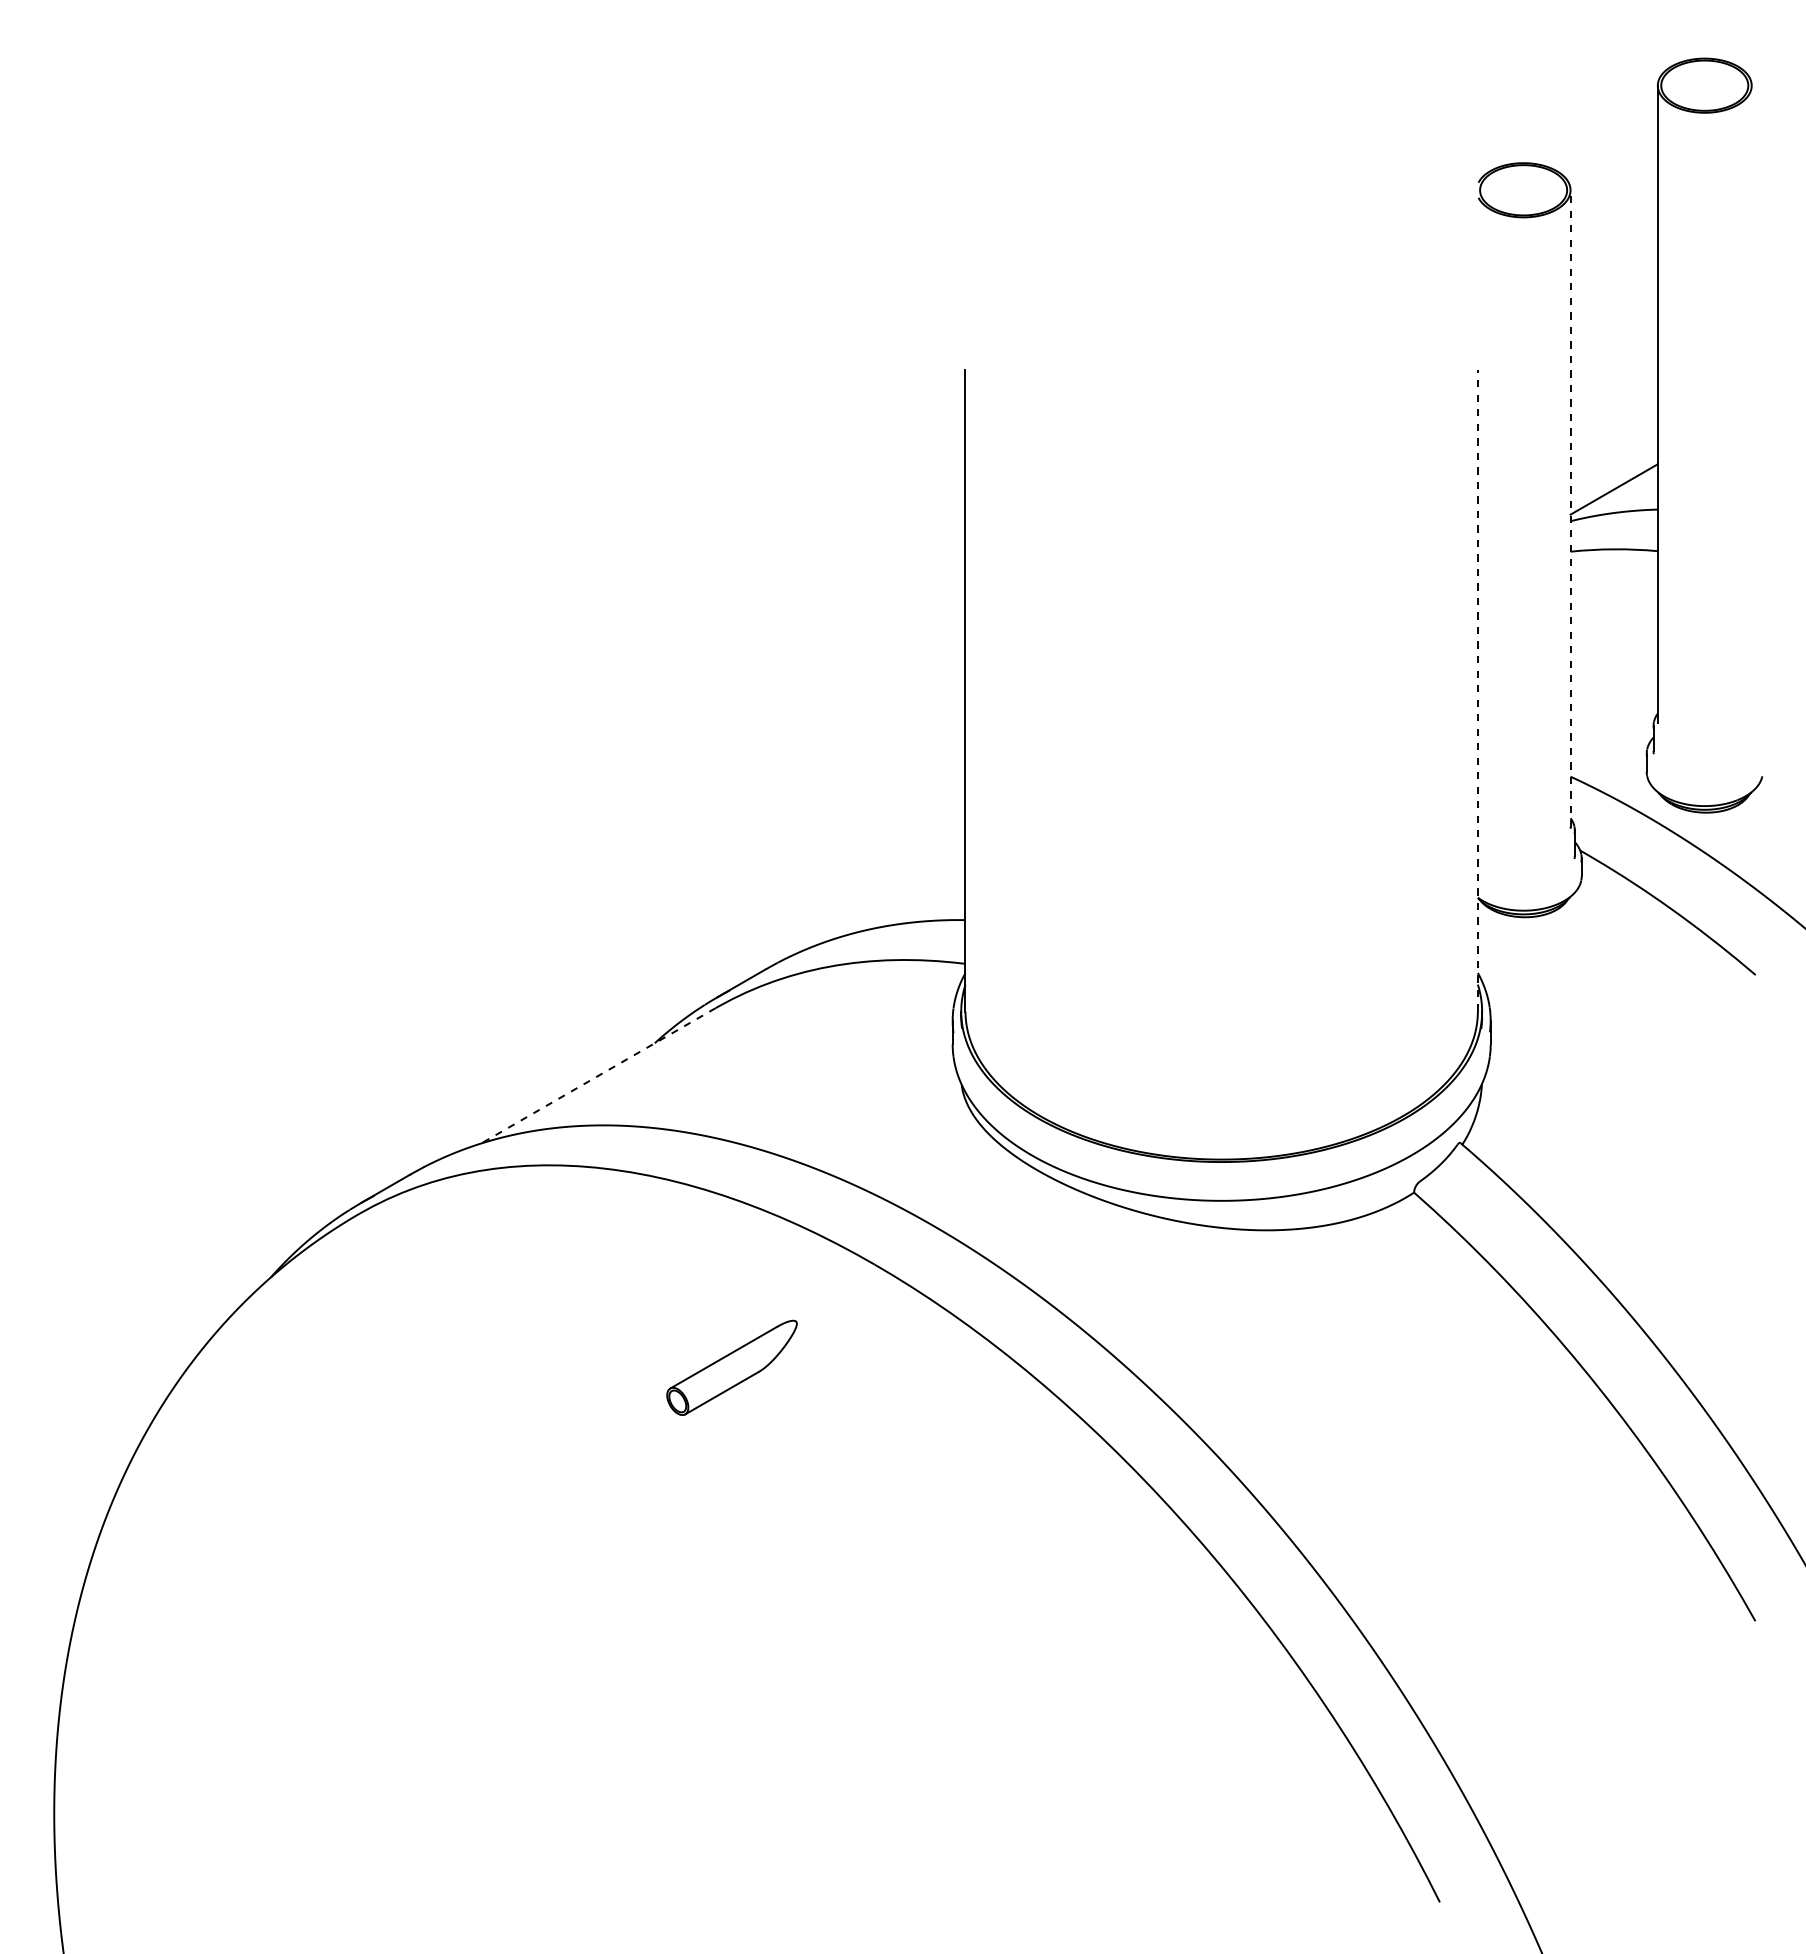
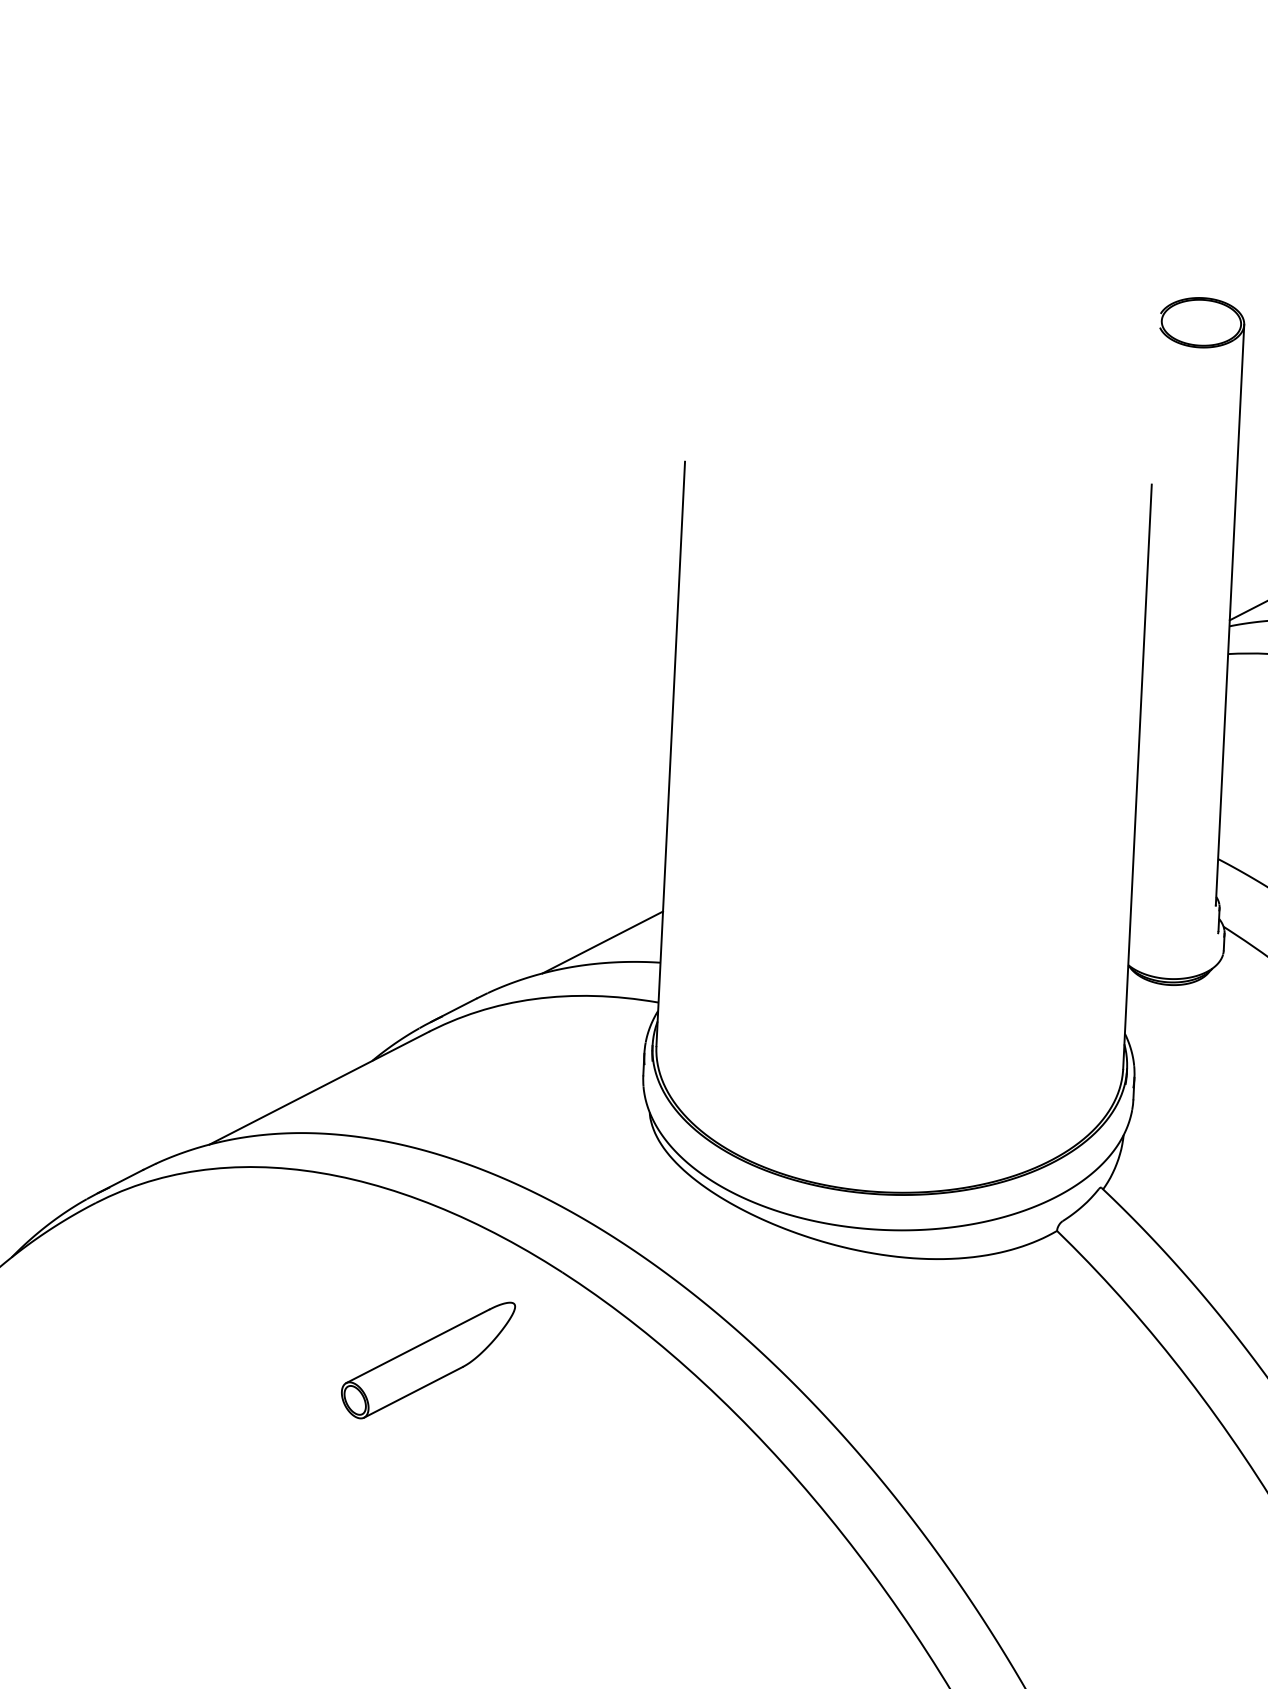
line: (1570, 508) -> (1229, 614), dashed -> solid
line: (1477, 690) -> (1137, 776), dashed -> solid
line: (900, 900) -> (602, 941), added
line: (598, 1076) -> (319, 1088), dashed -> solid
part: (731, 1367) -> (427, 1359), size x1.43

